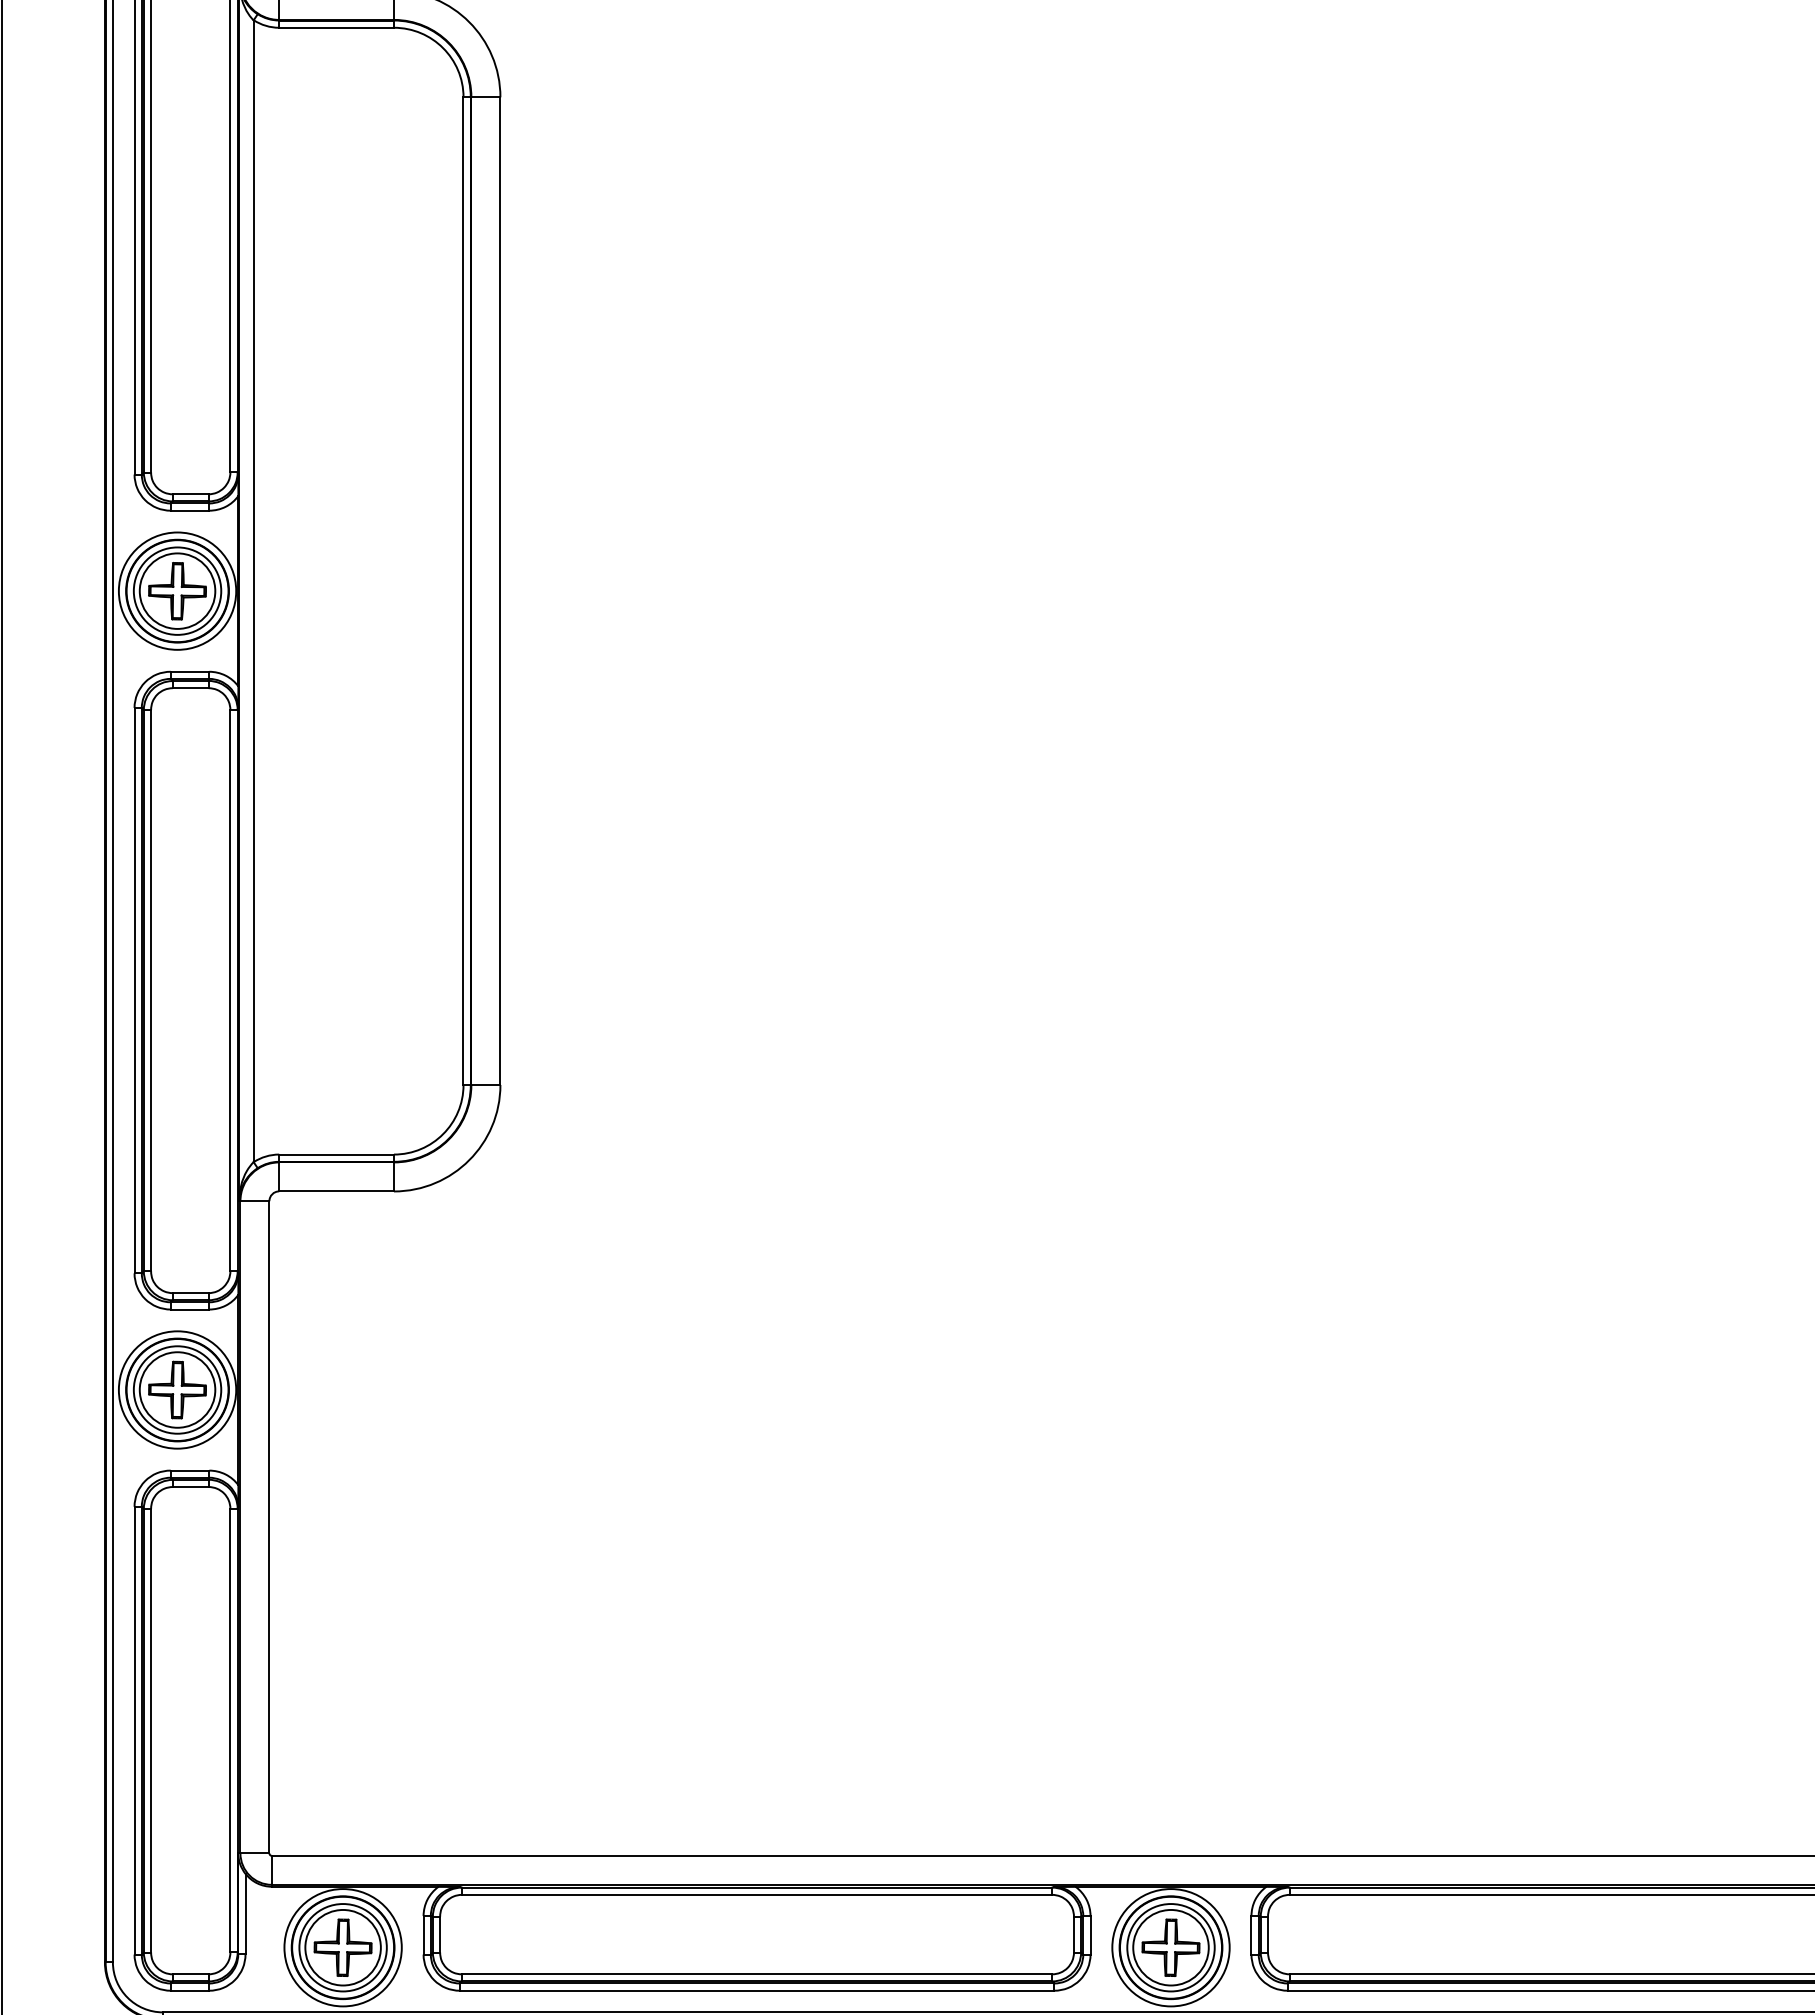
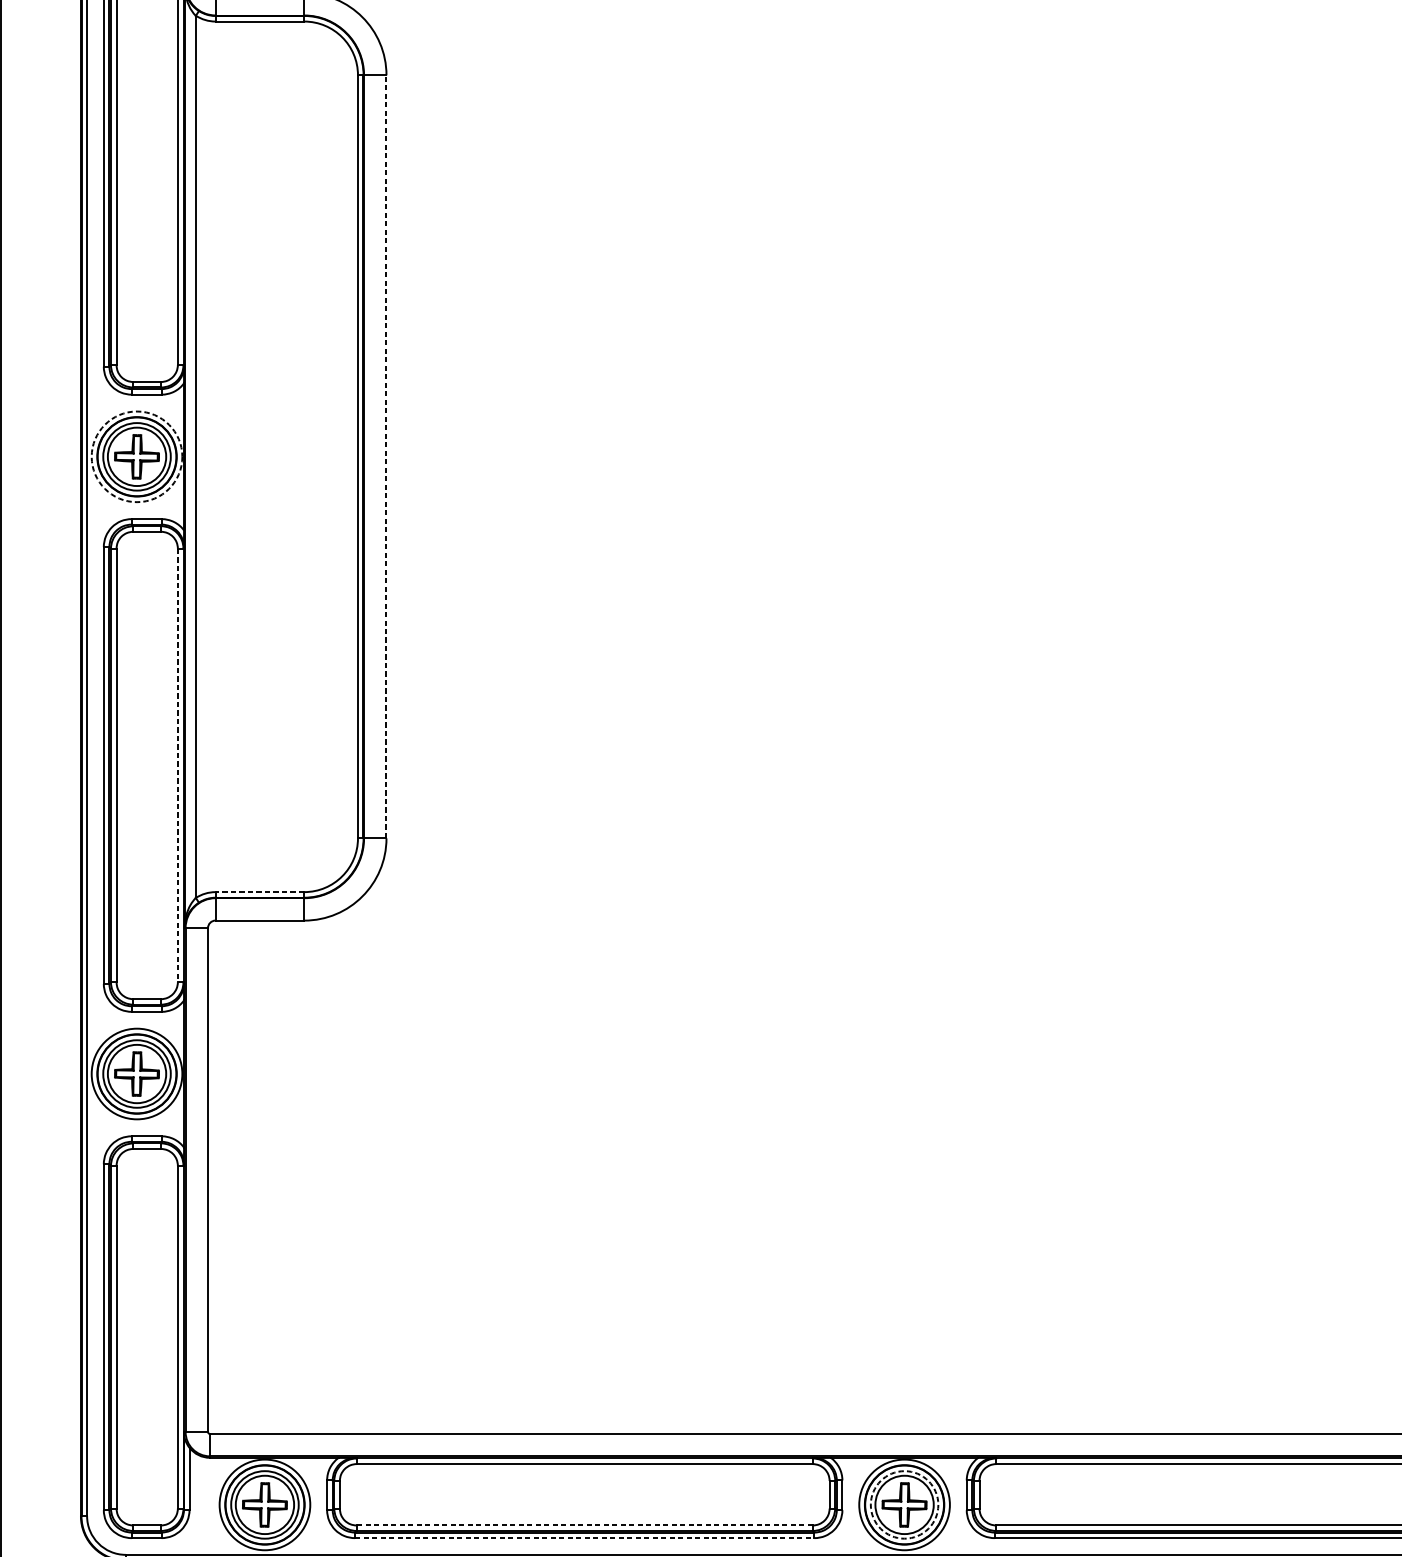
circle: (177, 590) -> (137, 456), solid -> dashed
line: (500, 591) -> (386, 457), solid -> dashed
line: (230, 990) -> (177, 765), solid -> dashed
line: (336, 1154) -> (259, 892), solid -> dashed
circle: (1170, 1947) -> (904, 1504), solid -> dashed
line: (756, 1974) -> (584, 1525), solid -> dashed
line: (757, 1990) -> (585, 1537), solid -> dashed

